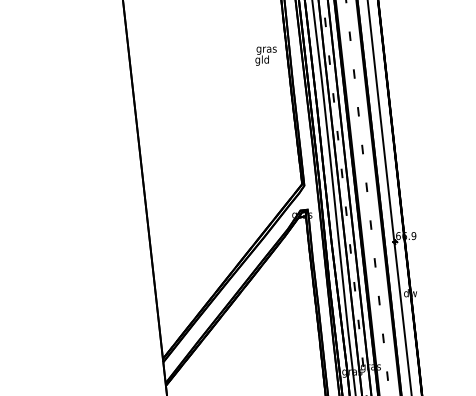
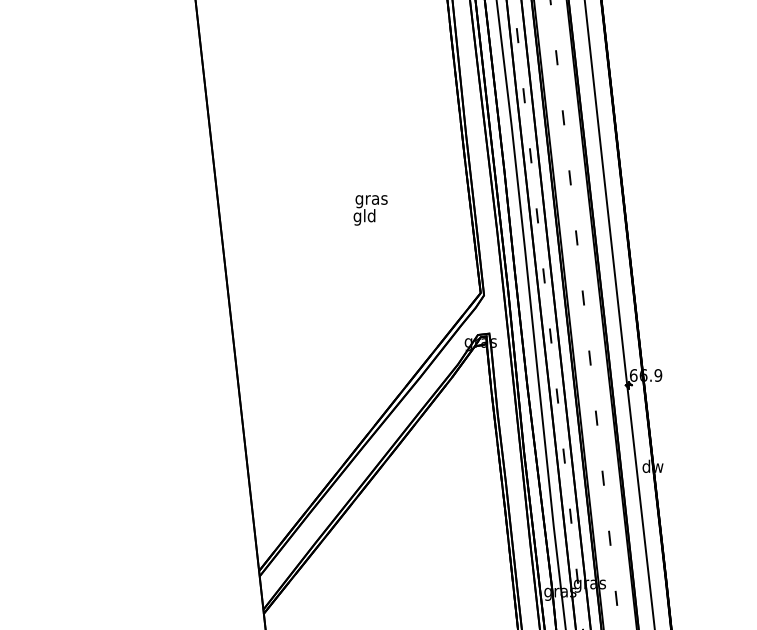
text: (265, 55) -> (369, 209), moved

